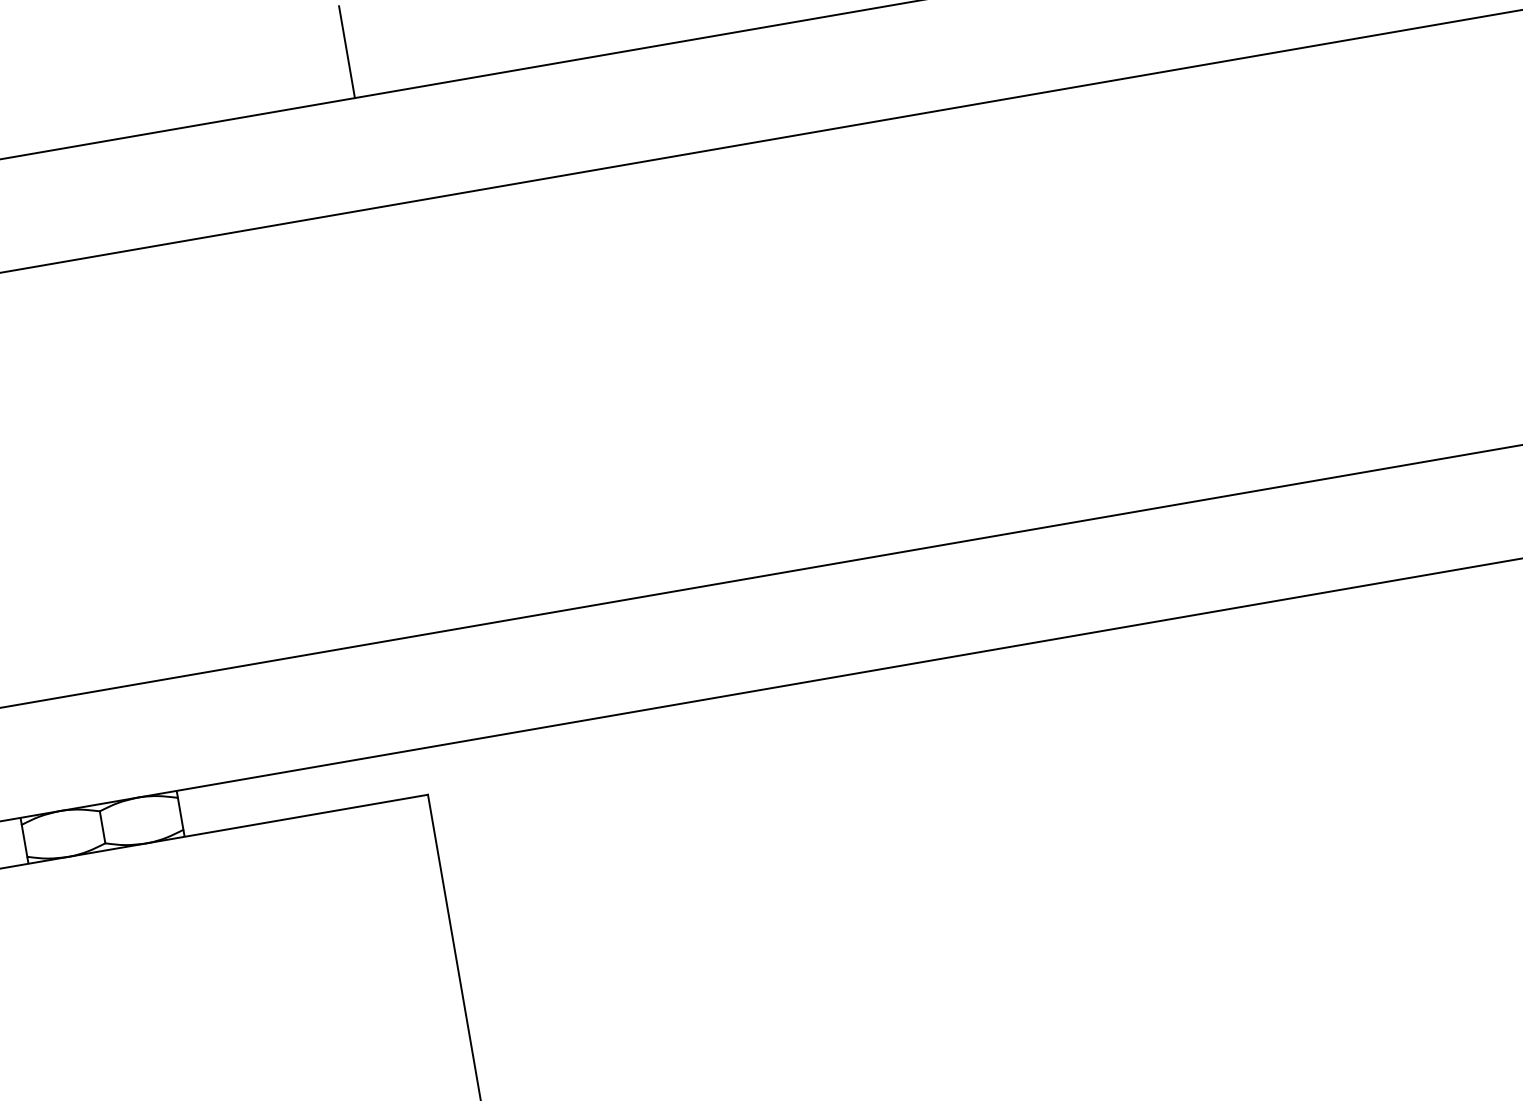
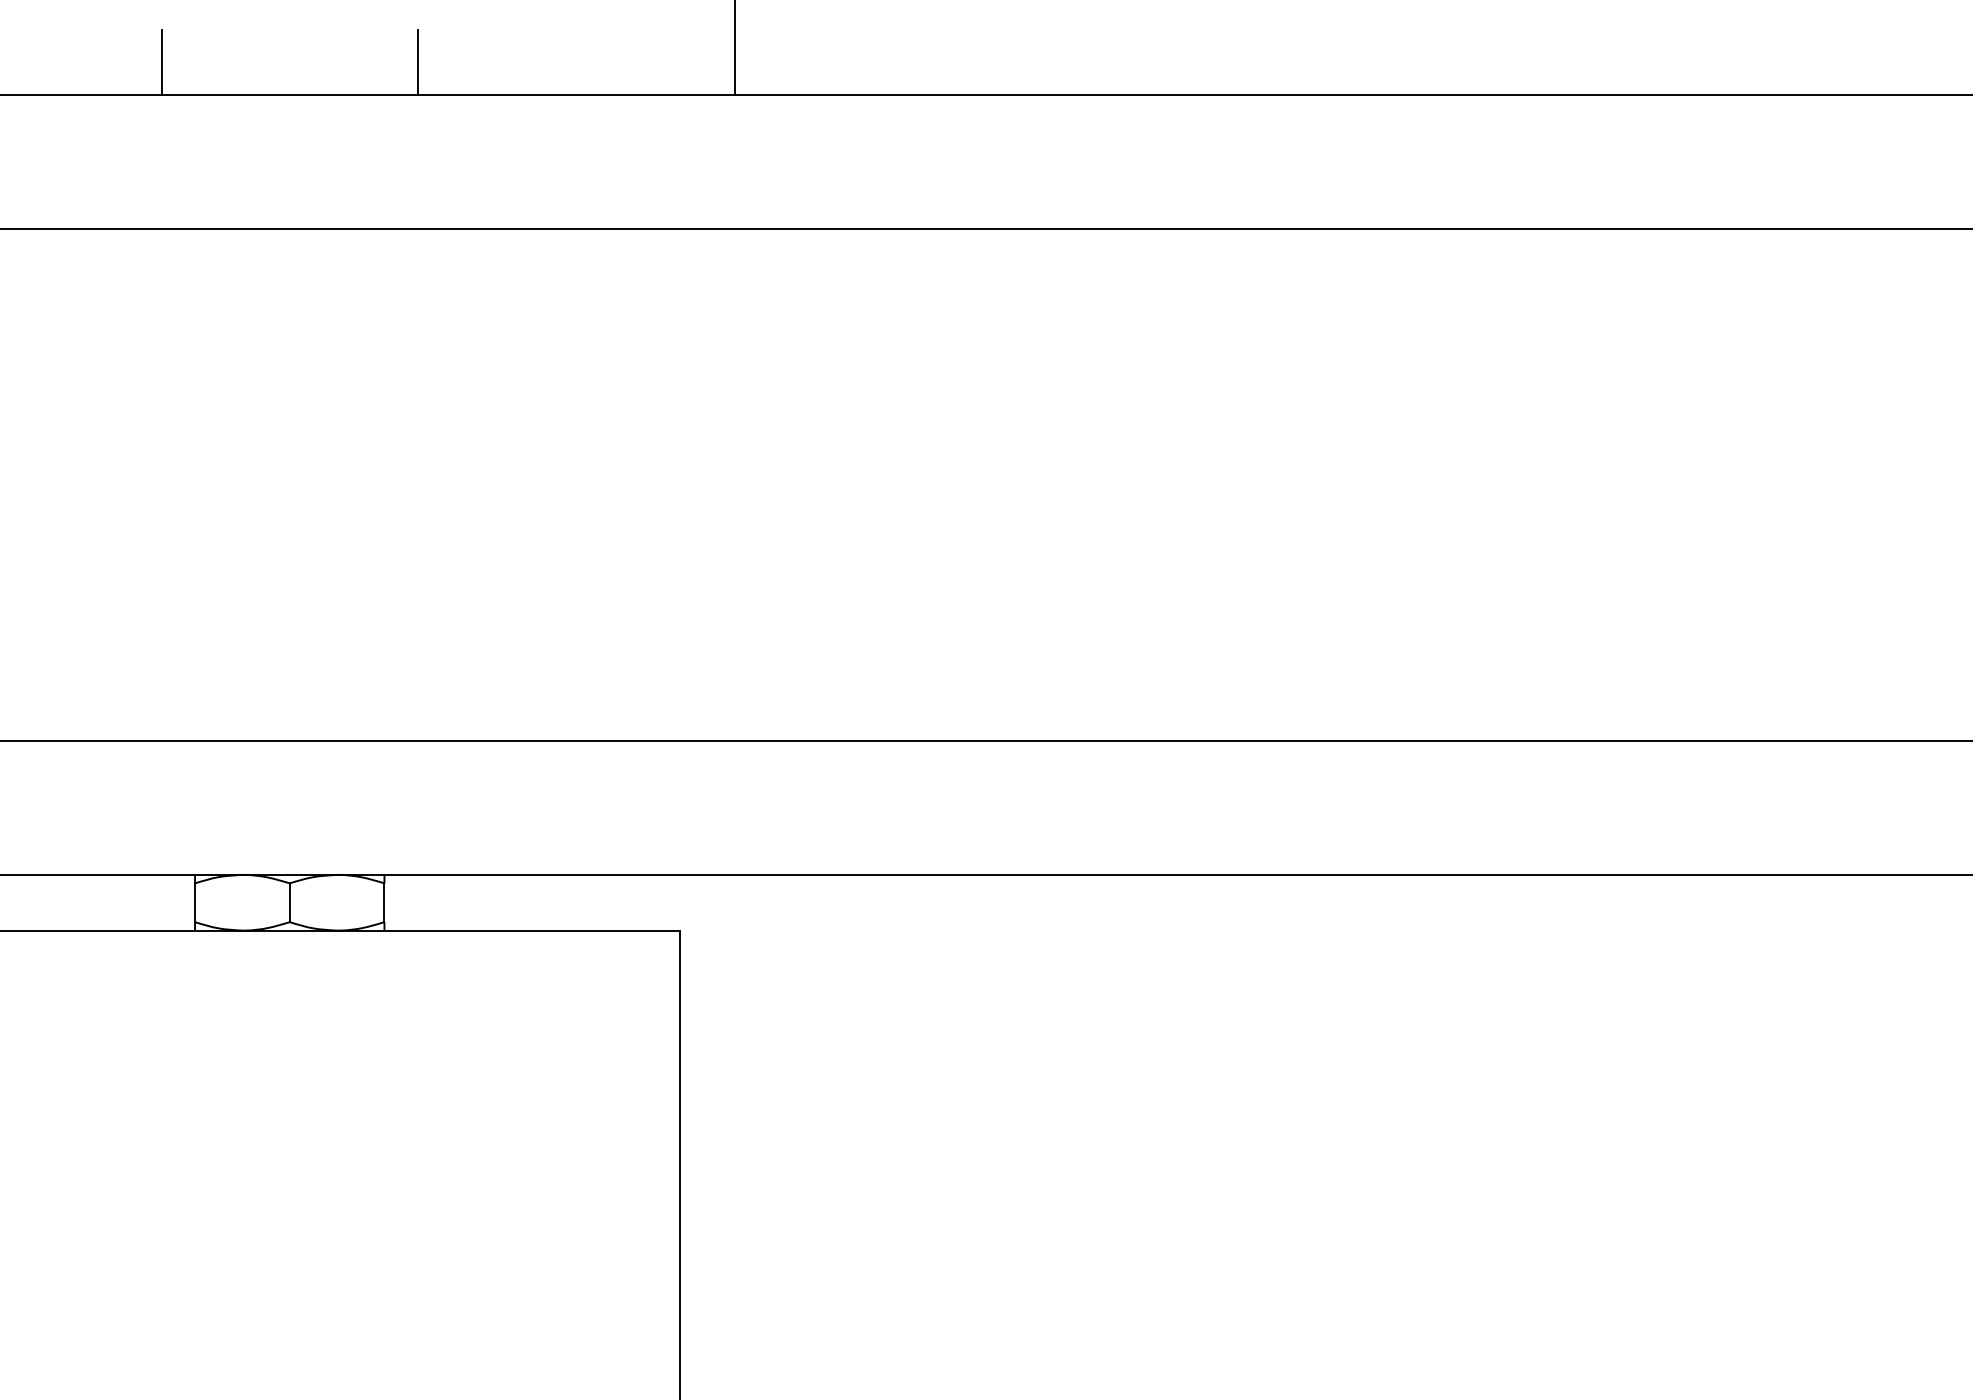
line: (88, 116) -> (417, 62), added

